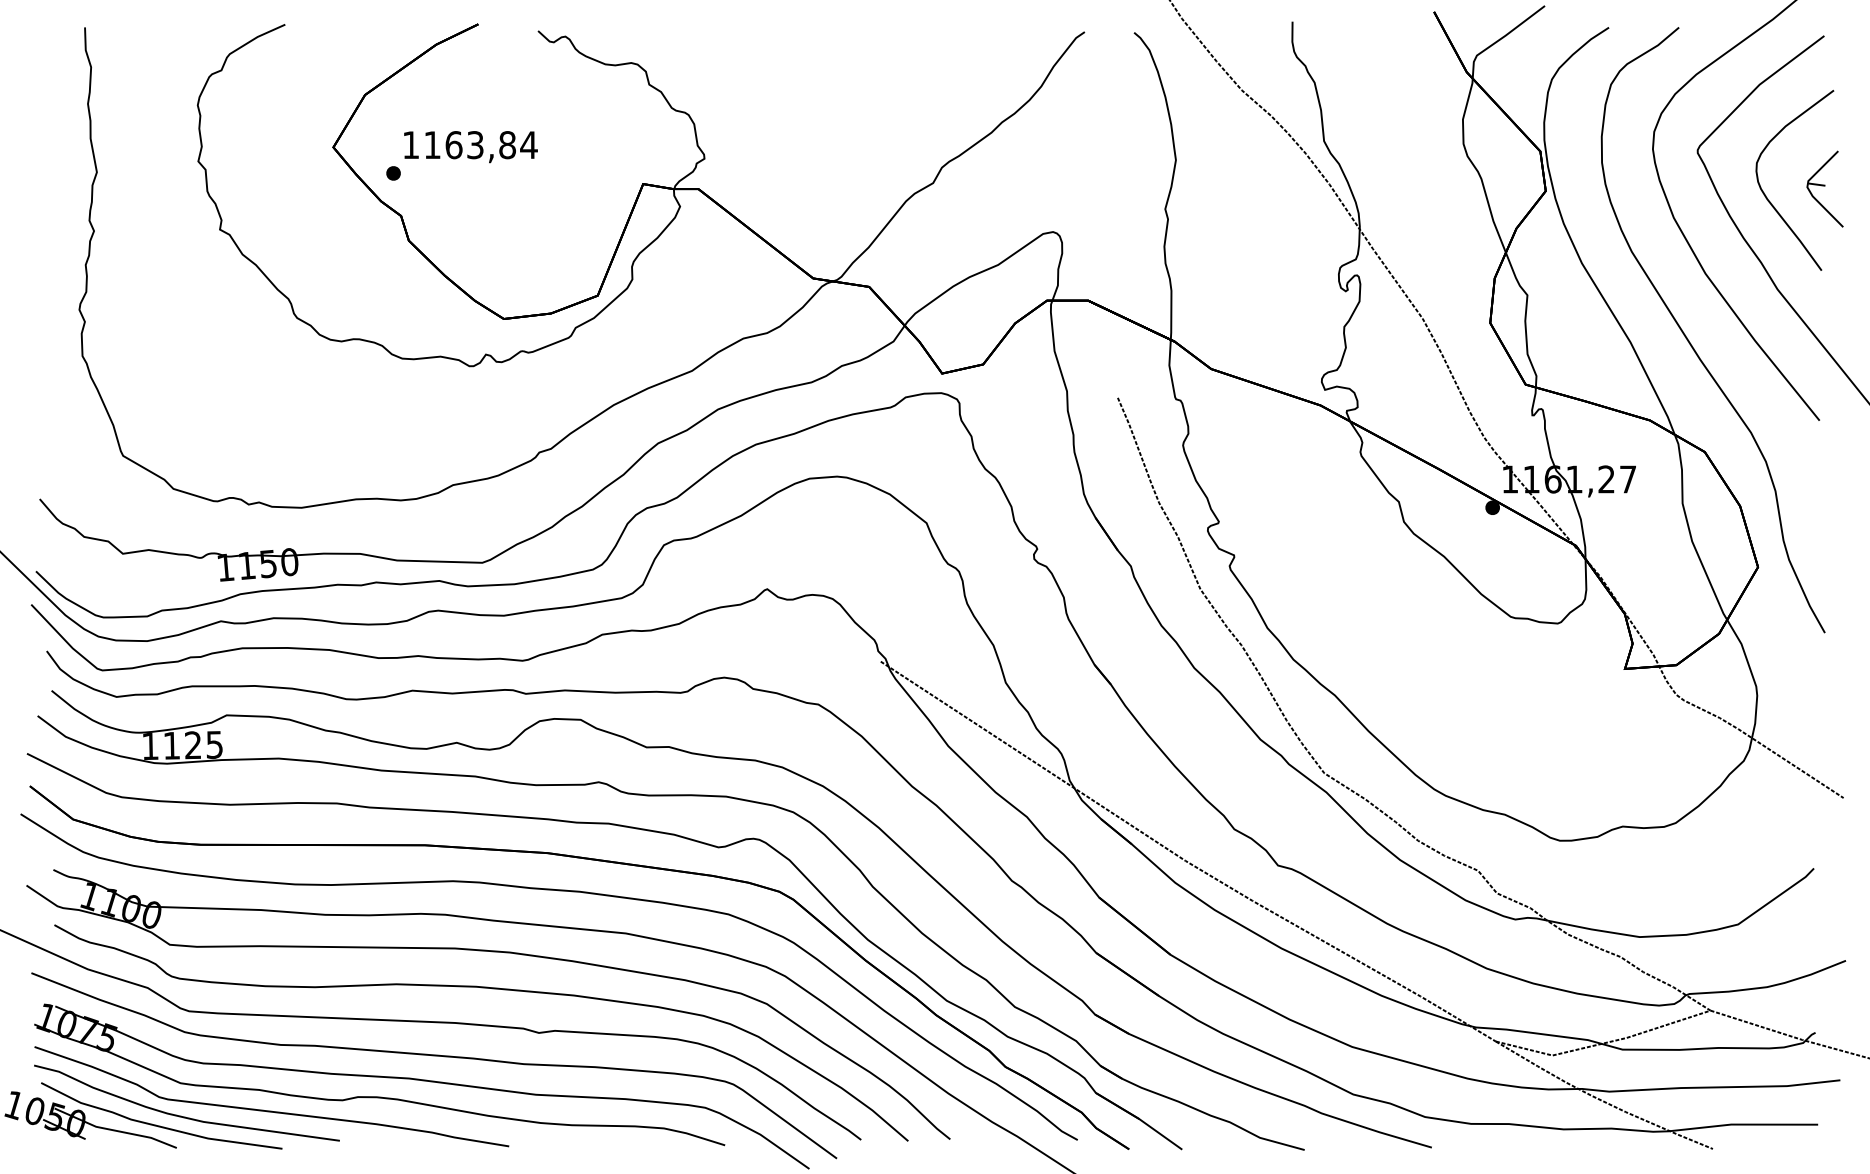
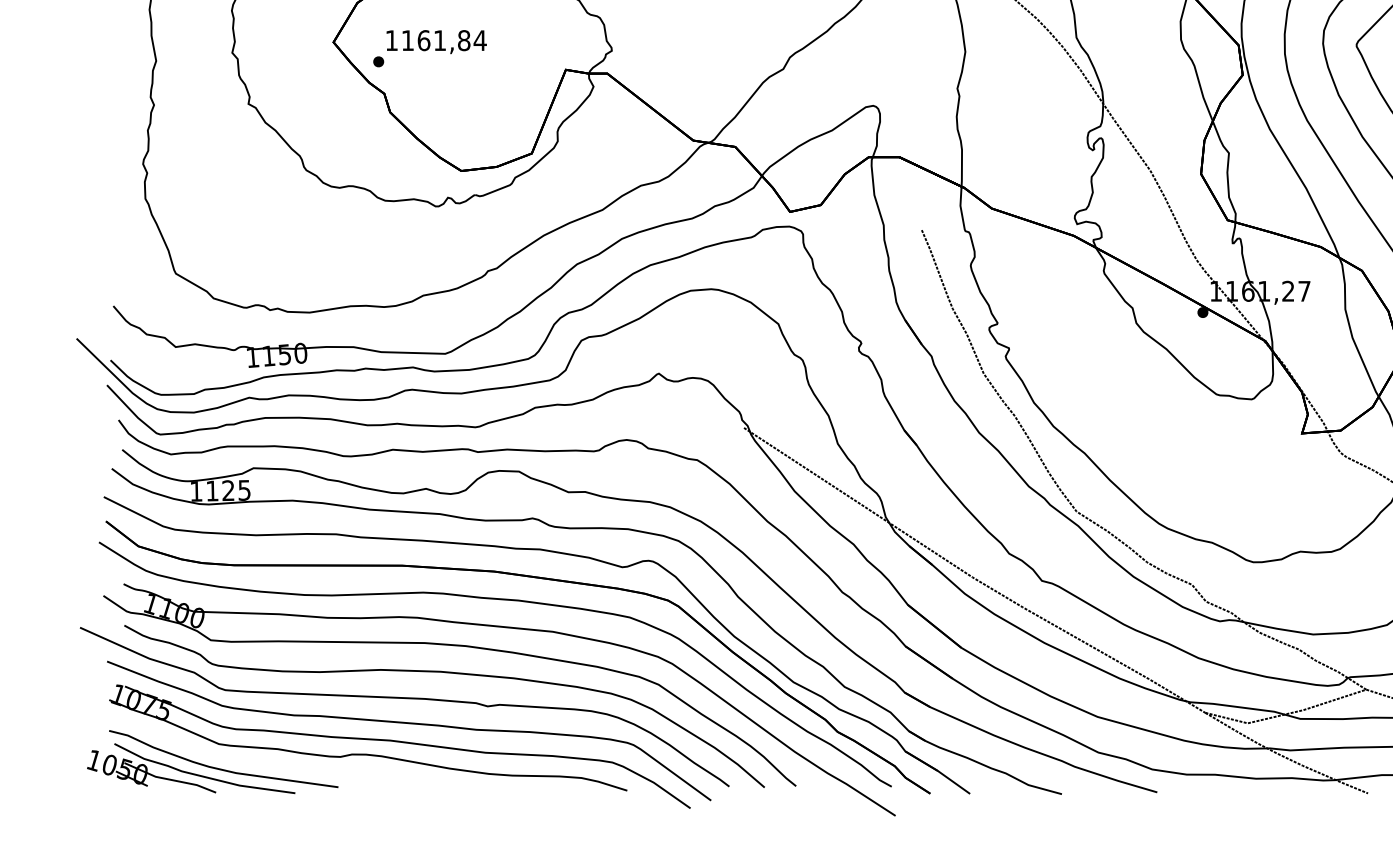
text: (475, 145) -> (440, 40), 1163,84 -> 1161,84
part: (271, 1110) -> (287, 764), removed

